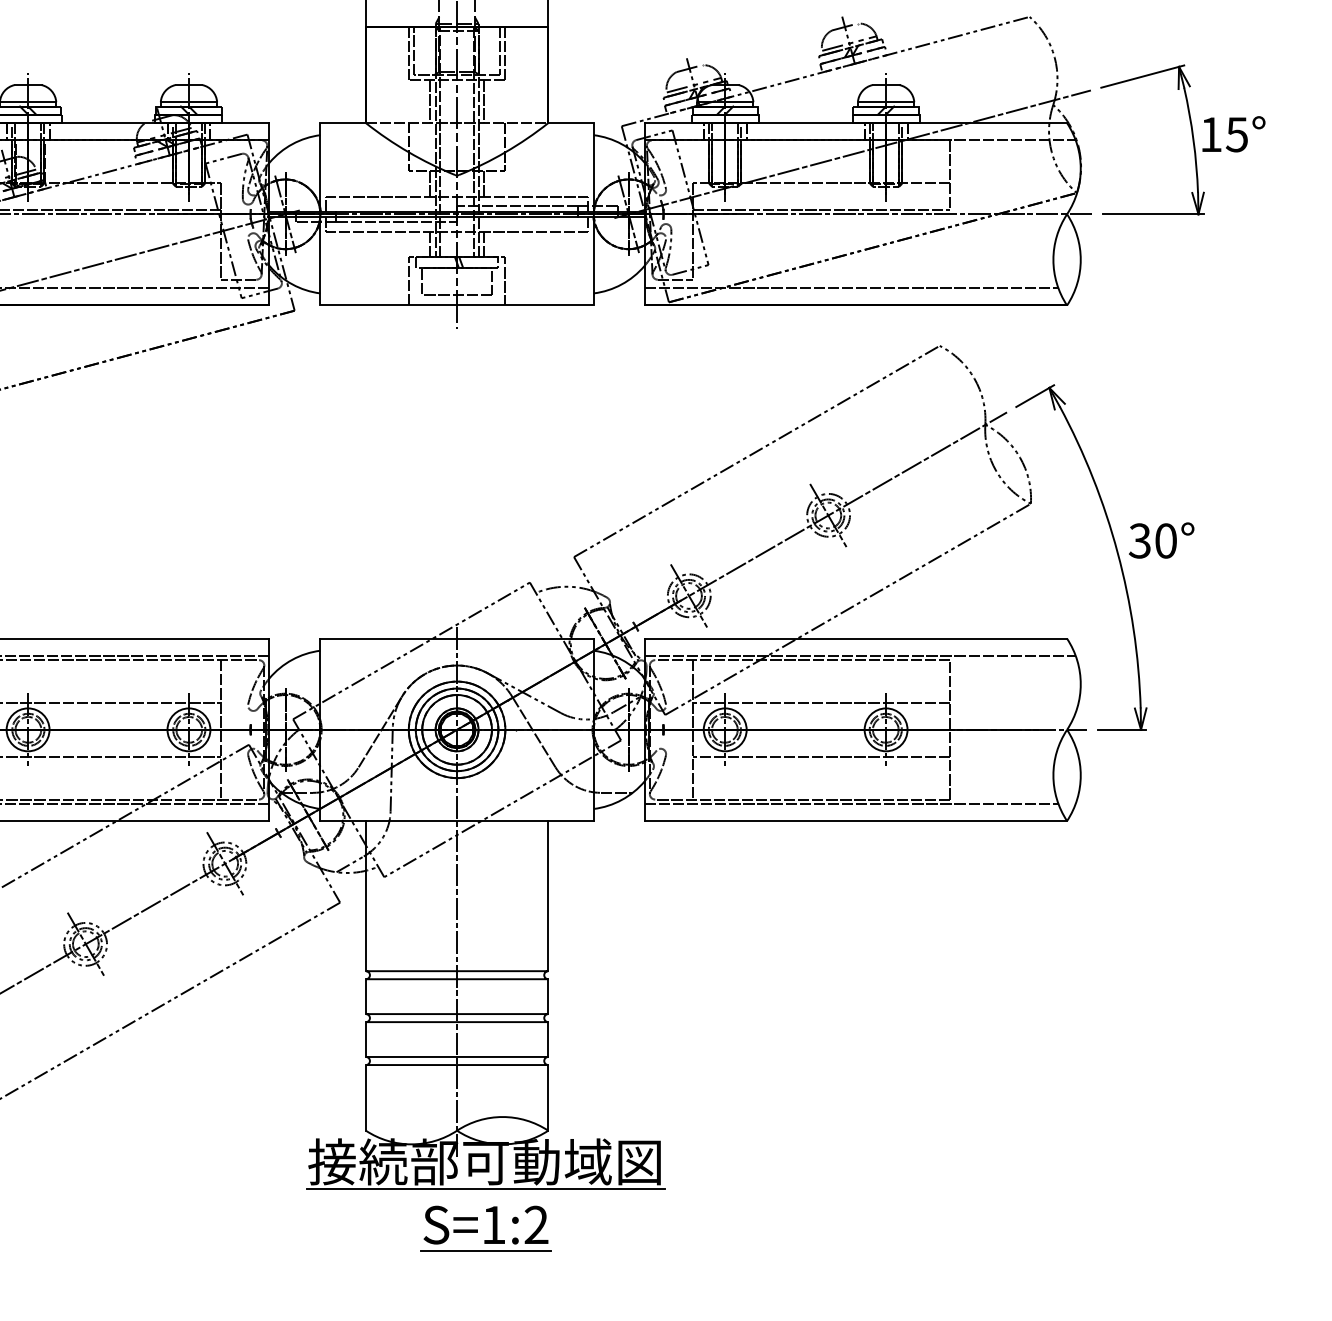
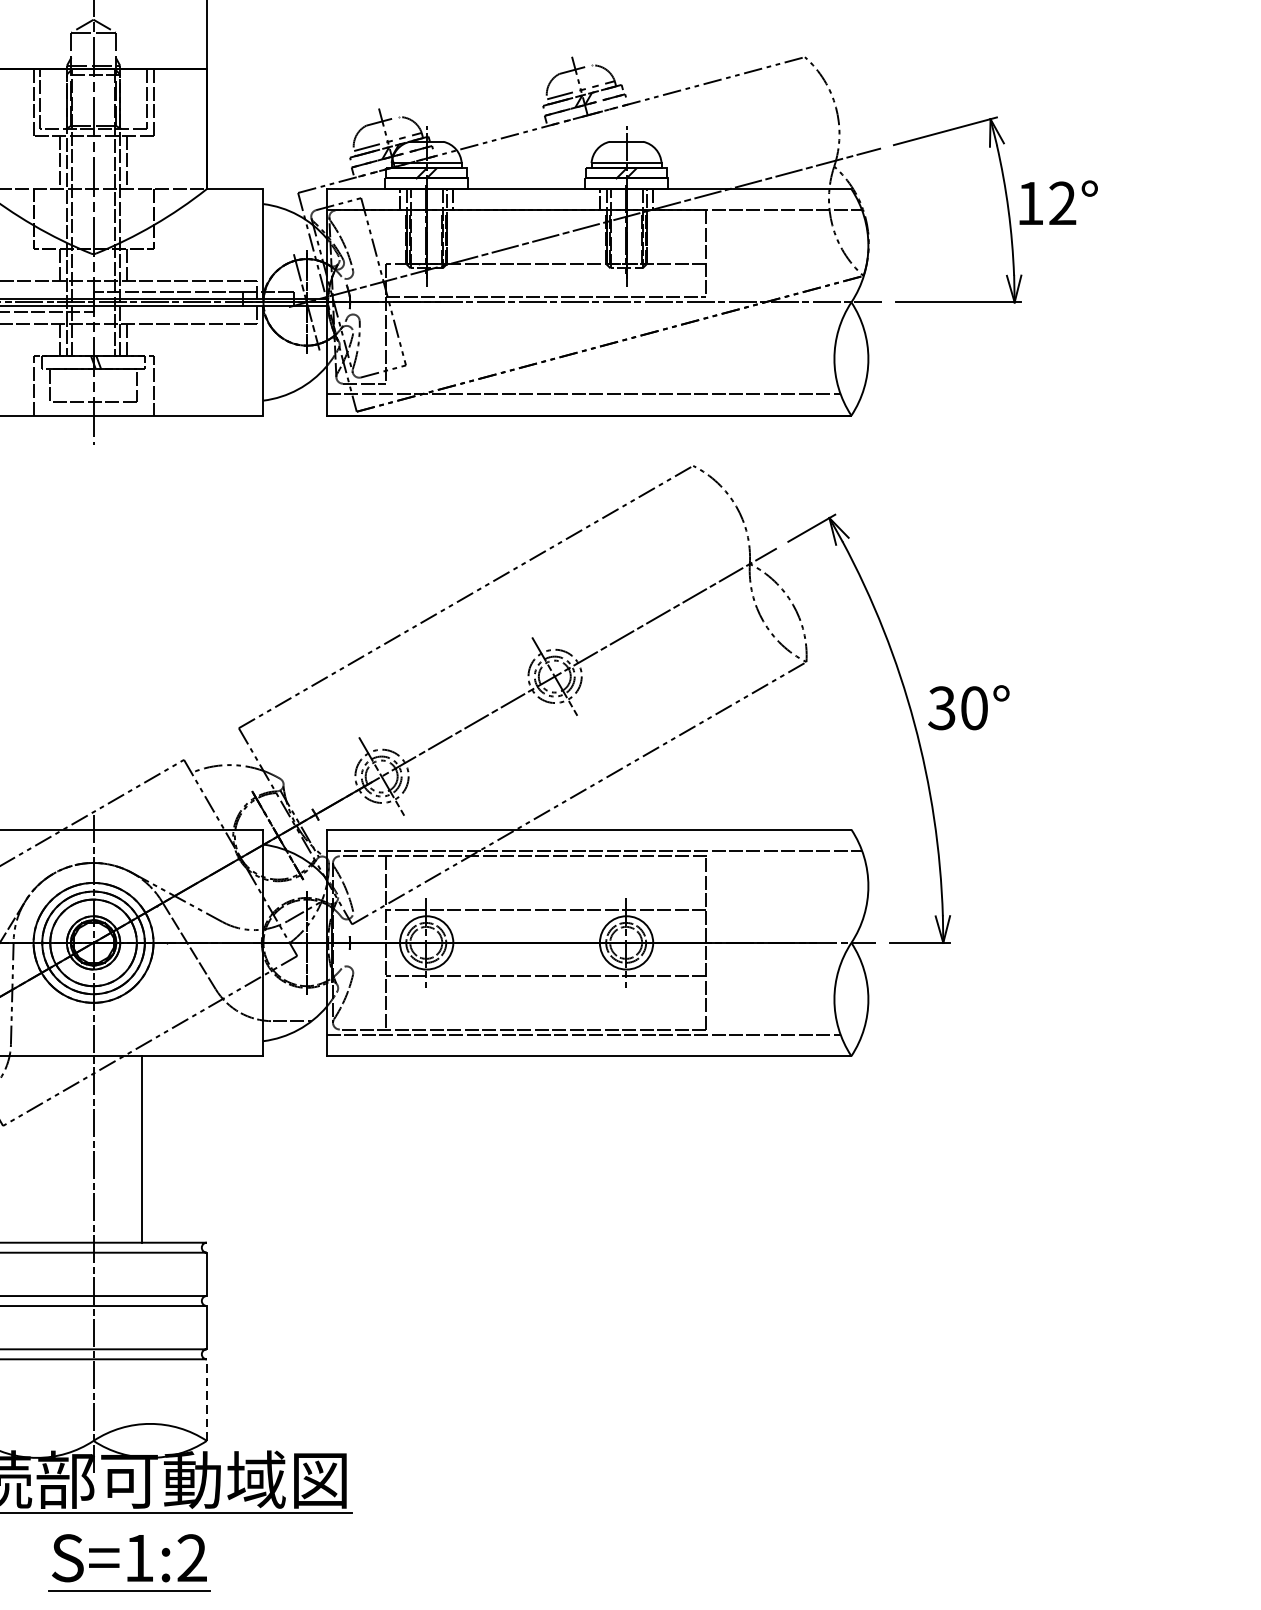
text: (1236, 134) -> (1061, 203), 15° -> 12°
line: (548, 896) -> (142, 1149), moved
line: (548, 1097) -> (207, 1399), solid -> dashed

